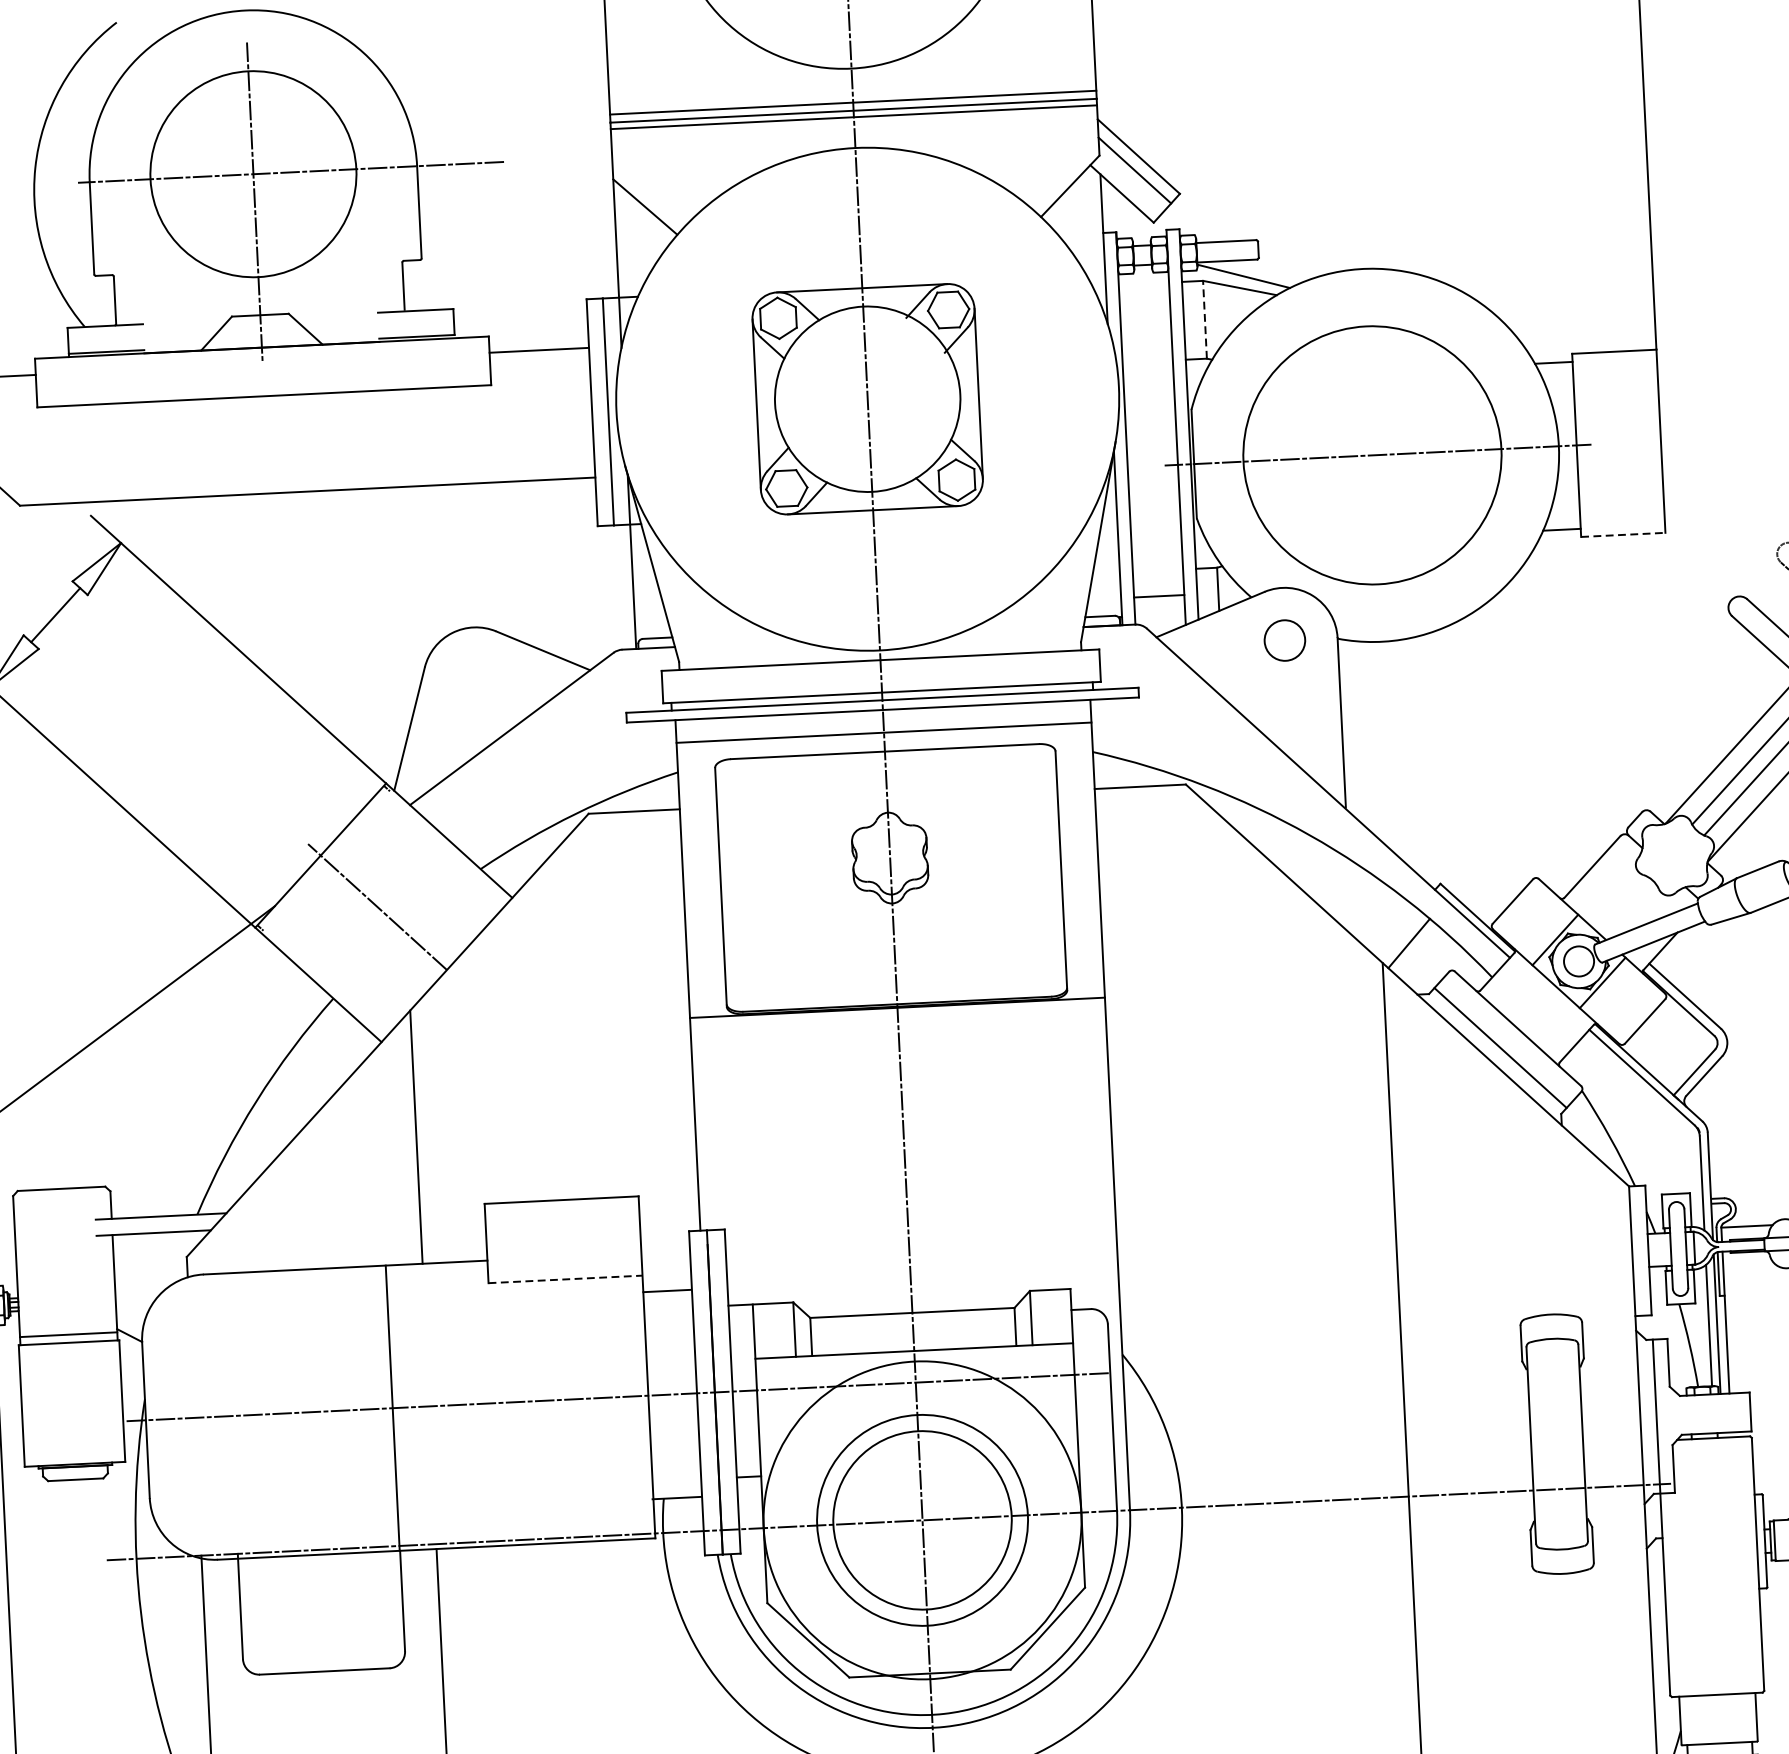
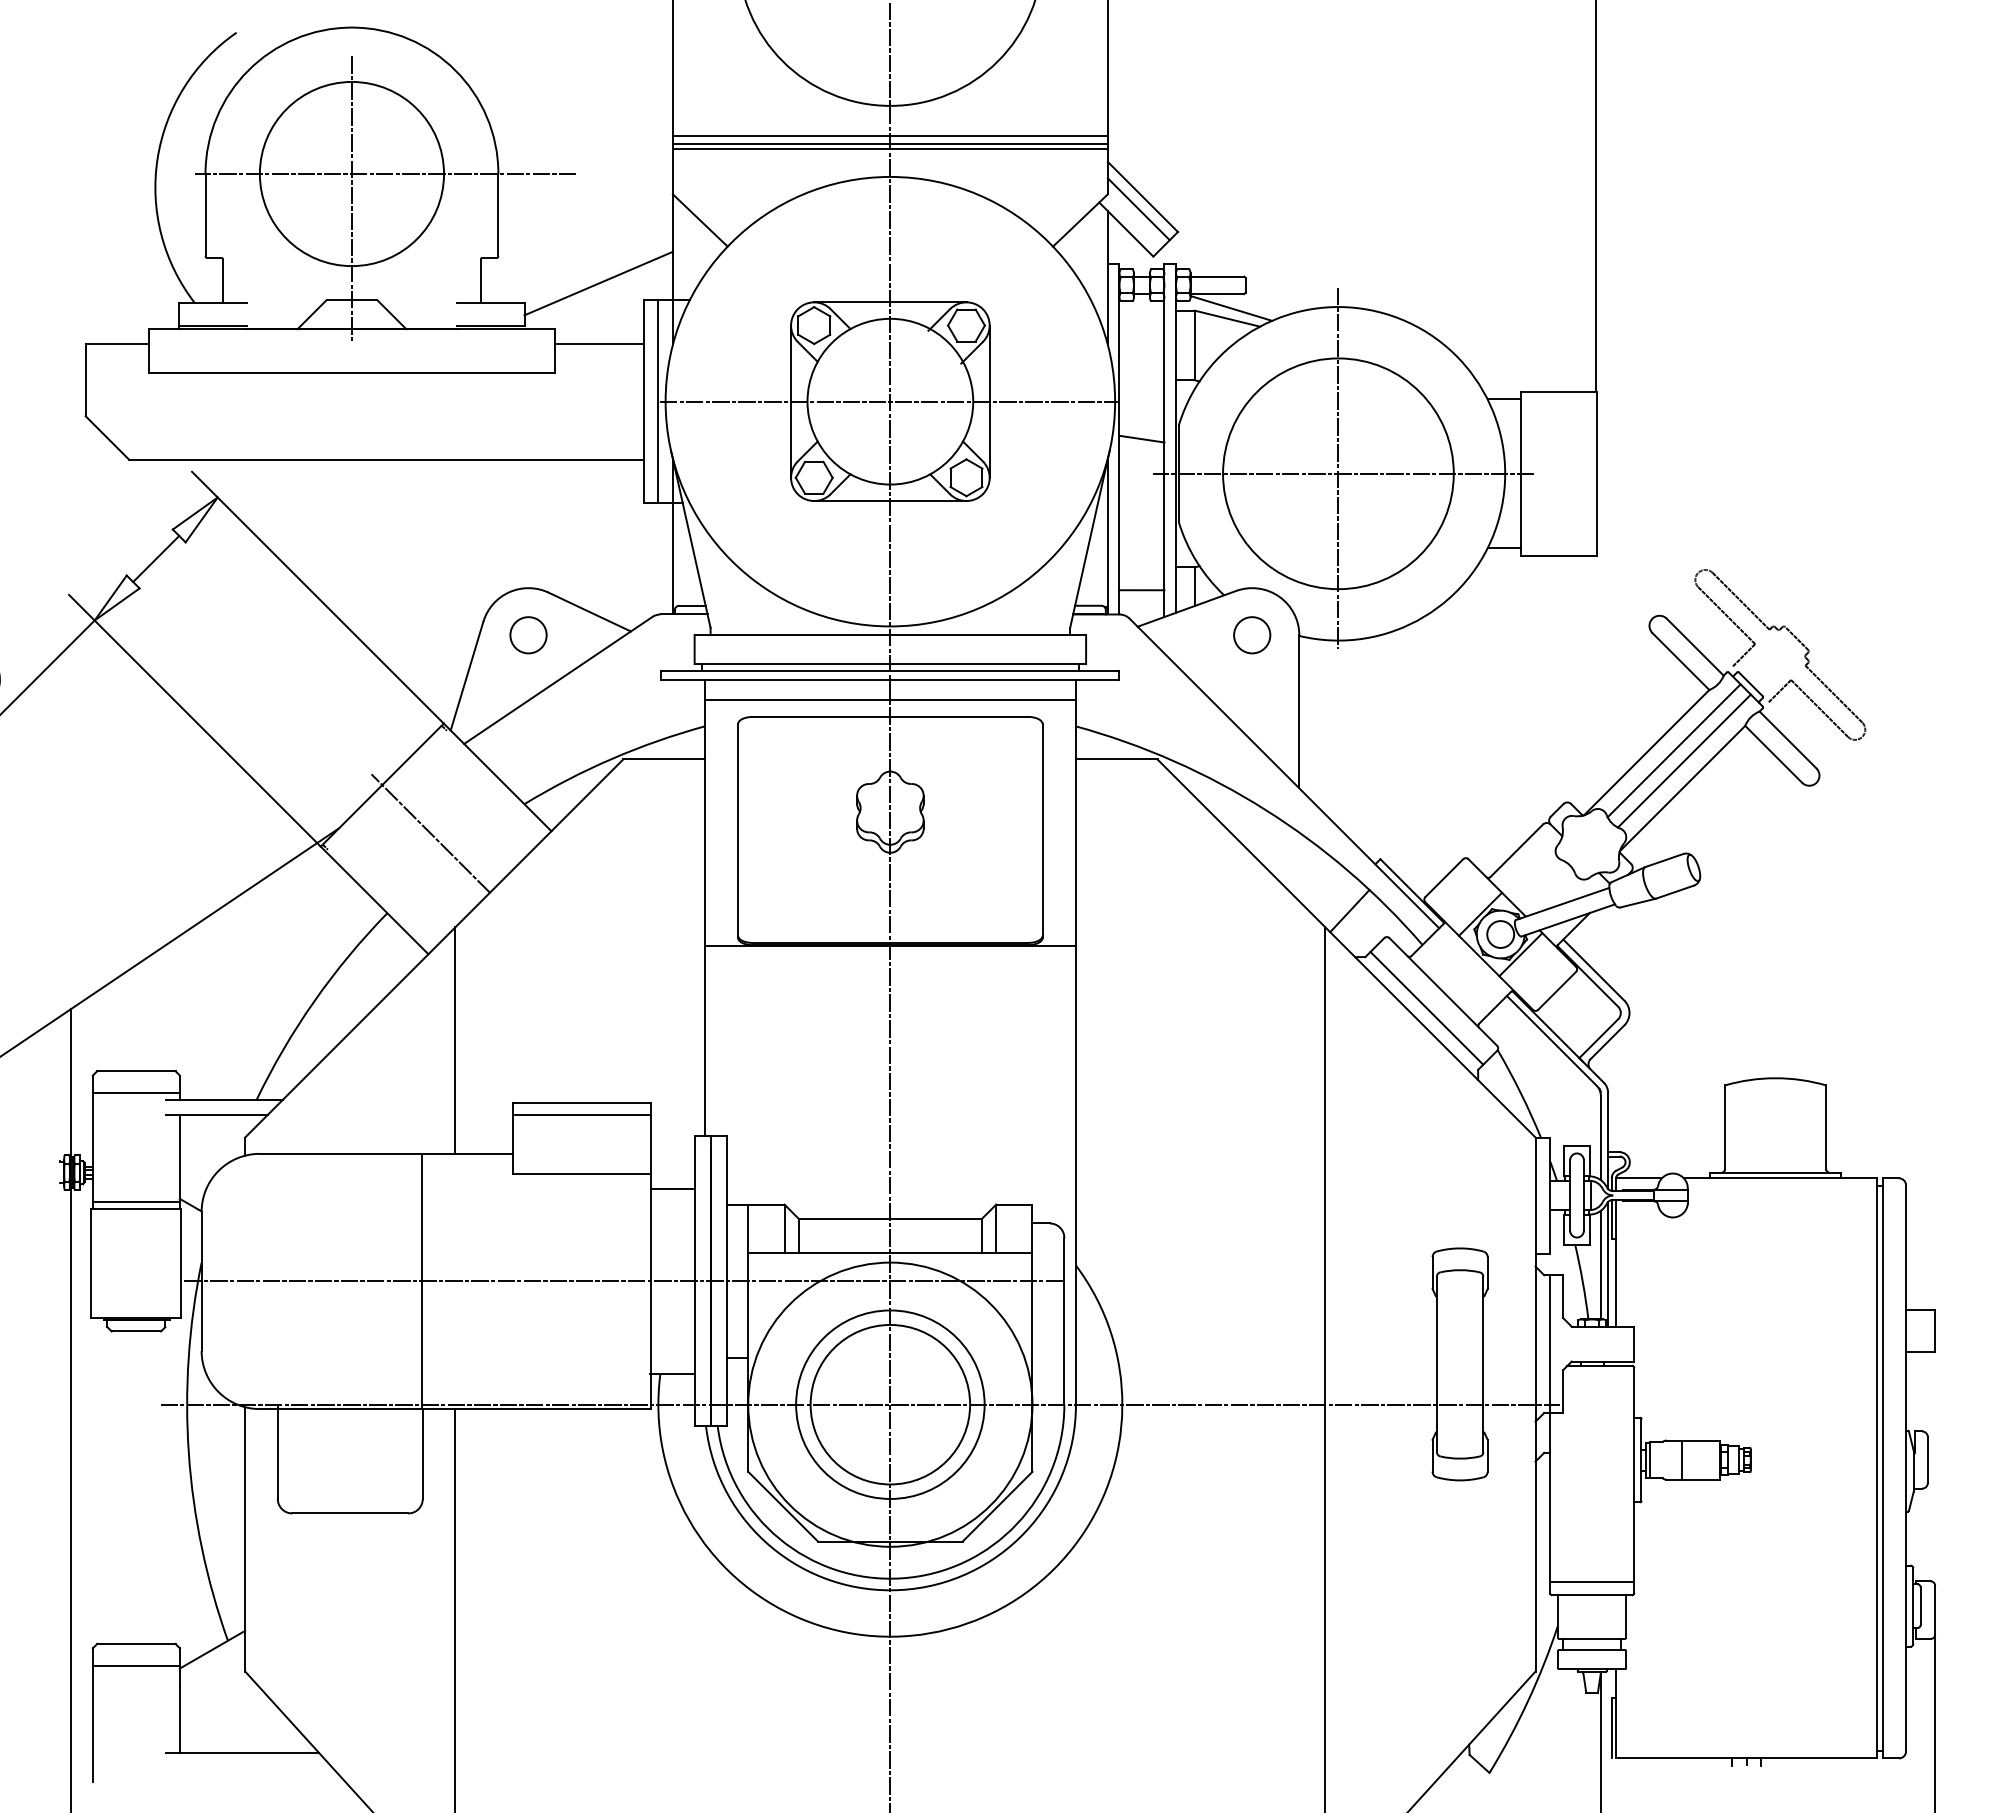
line: (535, 283) -> (598, 283), added
line: (1204, 319) -> (1194, 345), dashed -> solid
line: (866, 399) -> (889, 401), added
line: (1150, 426) -> (1141, 438), added
line: (1372, 448) -> (1338, 467), added
line: (1622, 534) -> (1558, 555), dashed -> solid
circle: (476, 680) -> (528, 635), added
line: (61, 1212) -> (135, 1092), added
line: (562, 1212) -> (582, 1114), added
line: (565, 1279) -> (582, 1174), dashed -> solid
line: (1717, 1680) -> (1592, 1582), added

